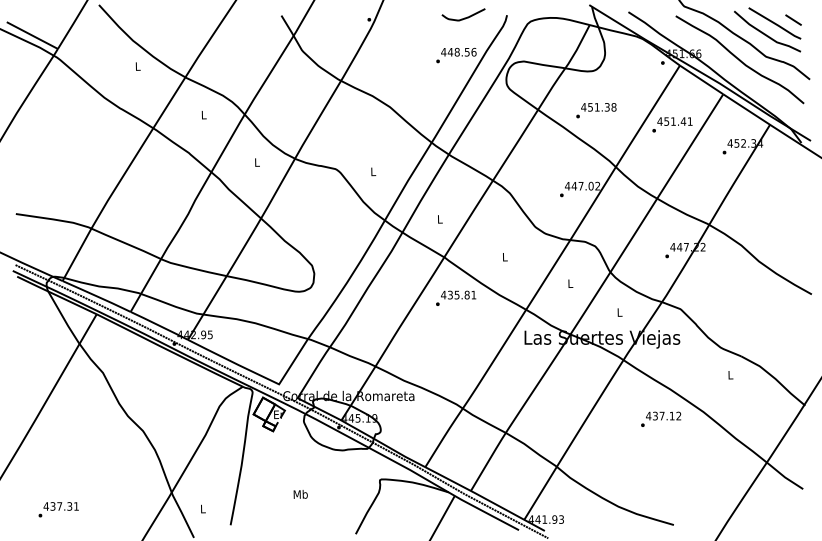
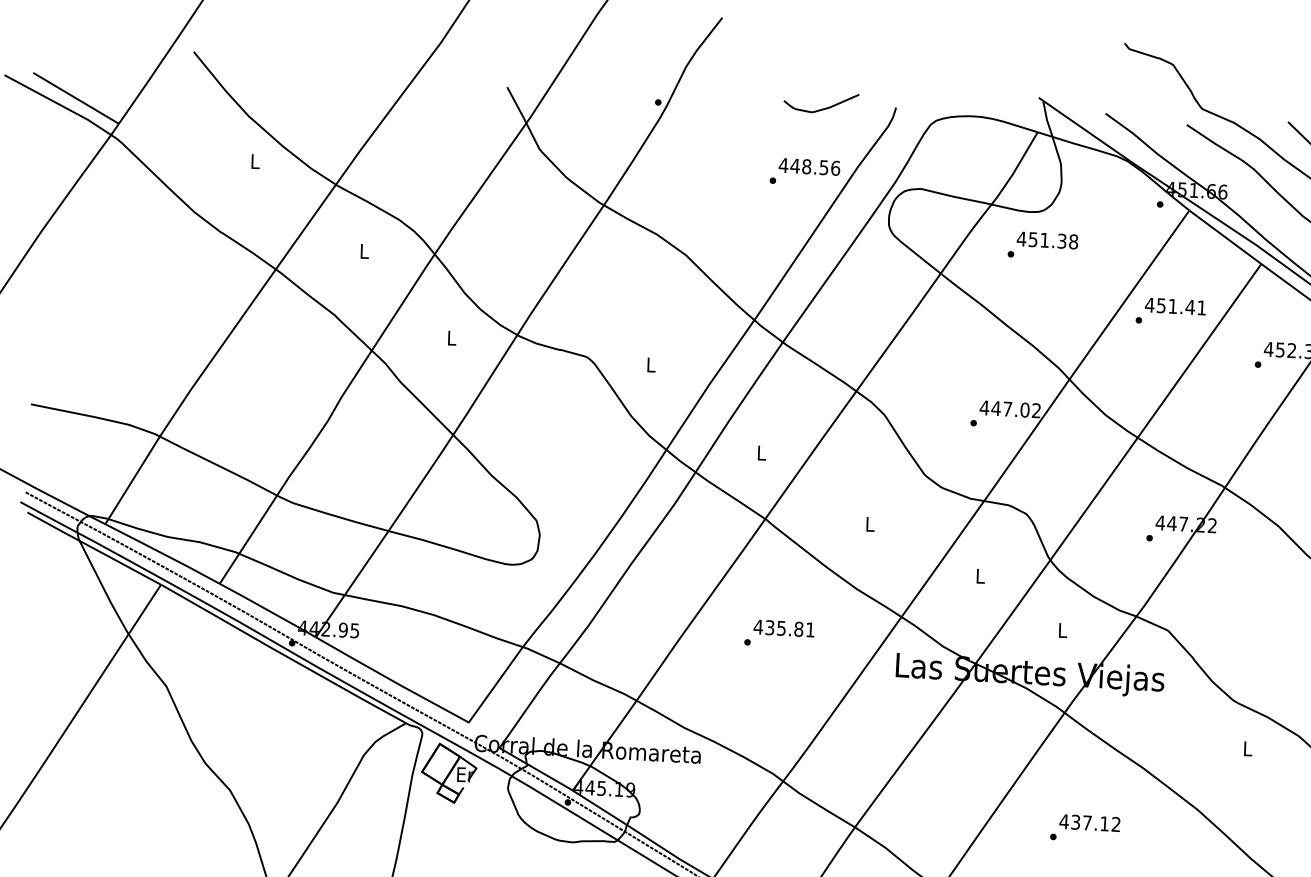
text: (596, 110) -> (1043, 245), moved
text: (456, 297) -> (780, 632), moved
text: (661, 418) -> (1086, 827), moved

